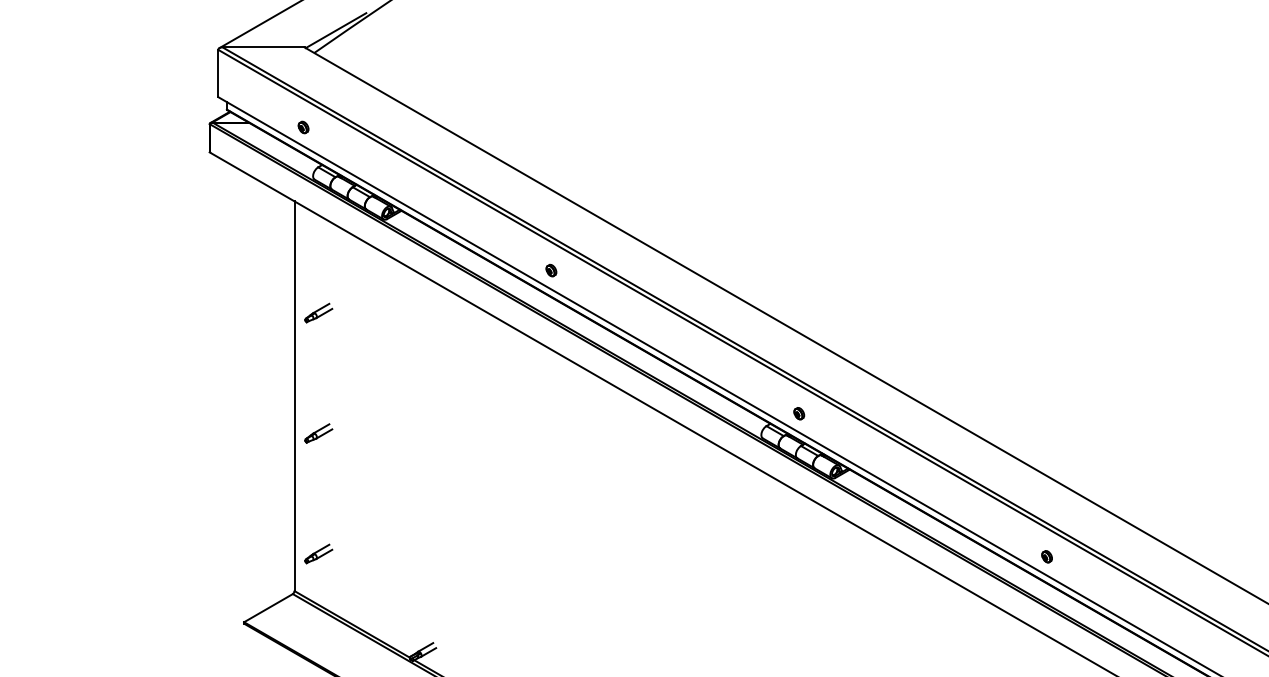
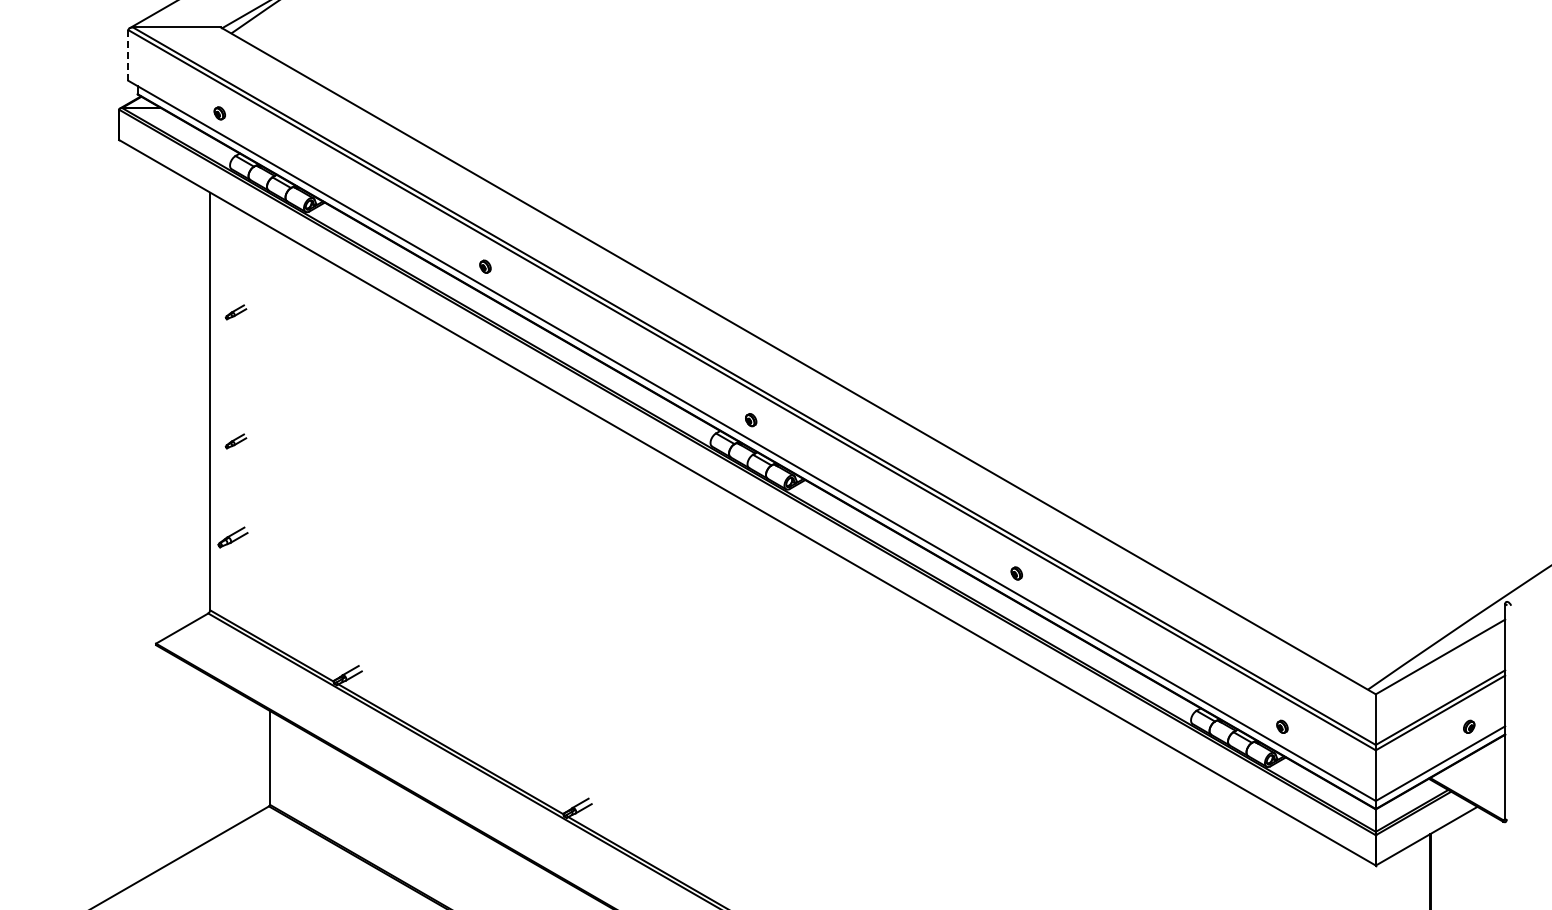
line: (218, 72) -> (128, 54), solid -> dashed
part: (318, 313) -> (235, 312), size x0.7
part: (318, 433) -> (235, 441), size x0.7
part: (318, 553) -> (232, 537), moved

